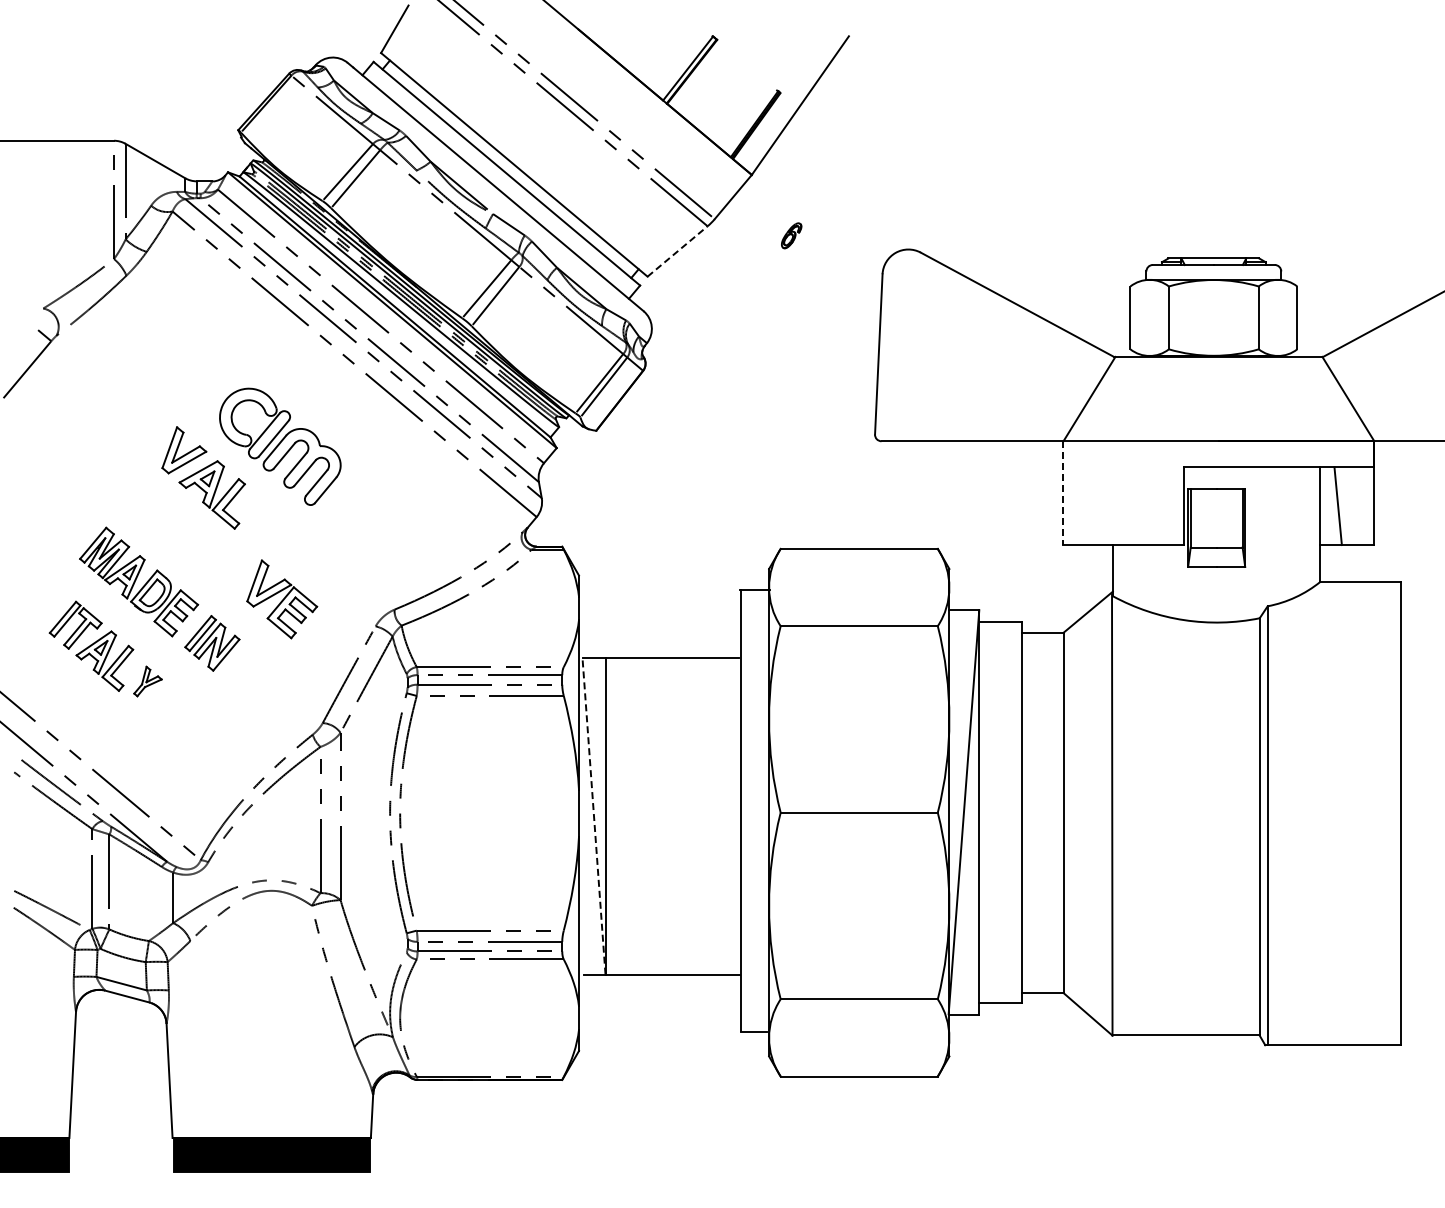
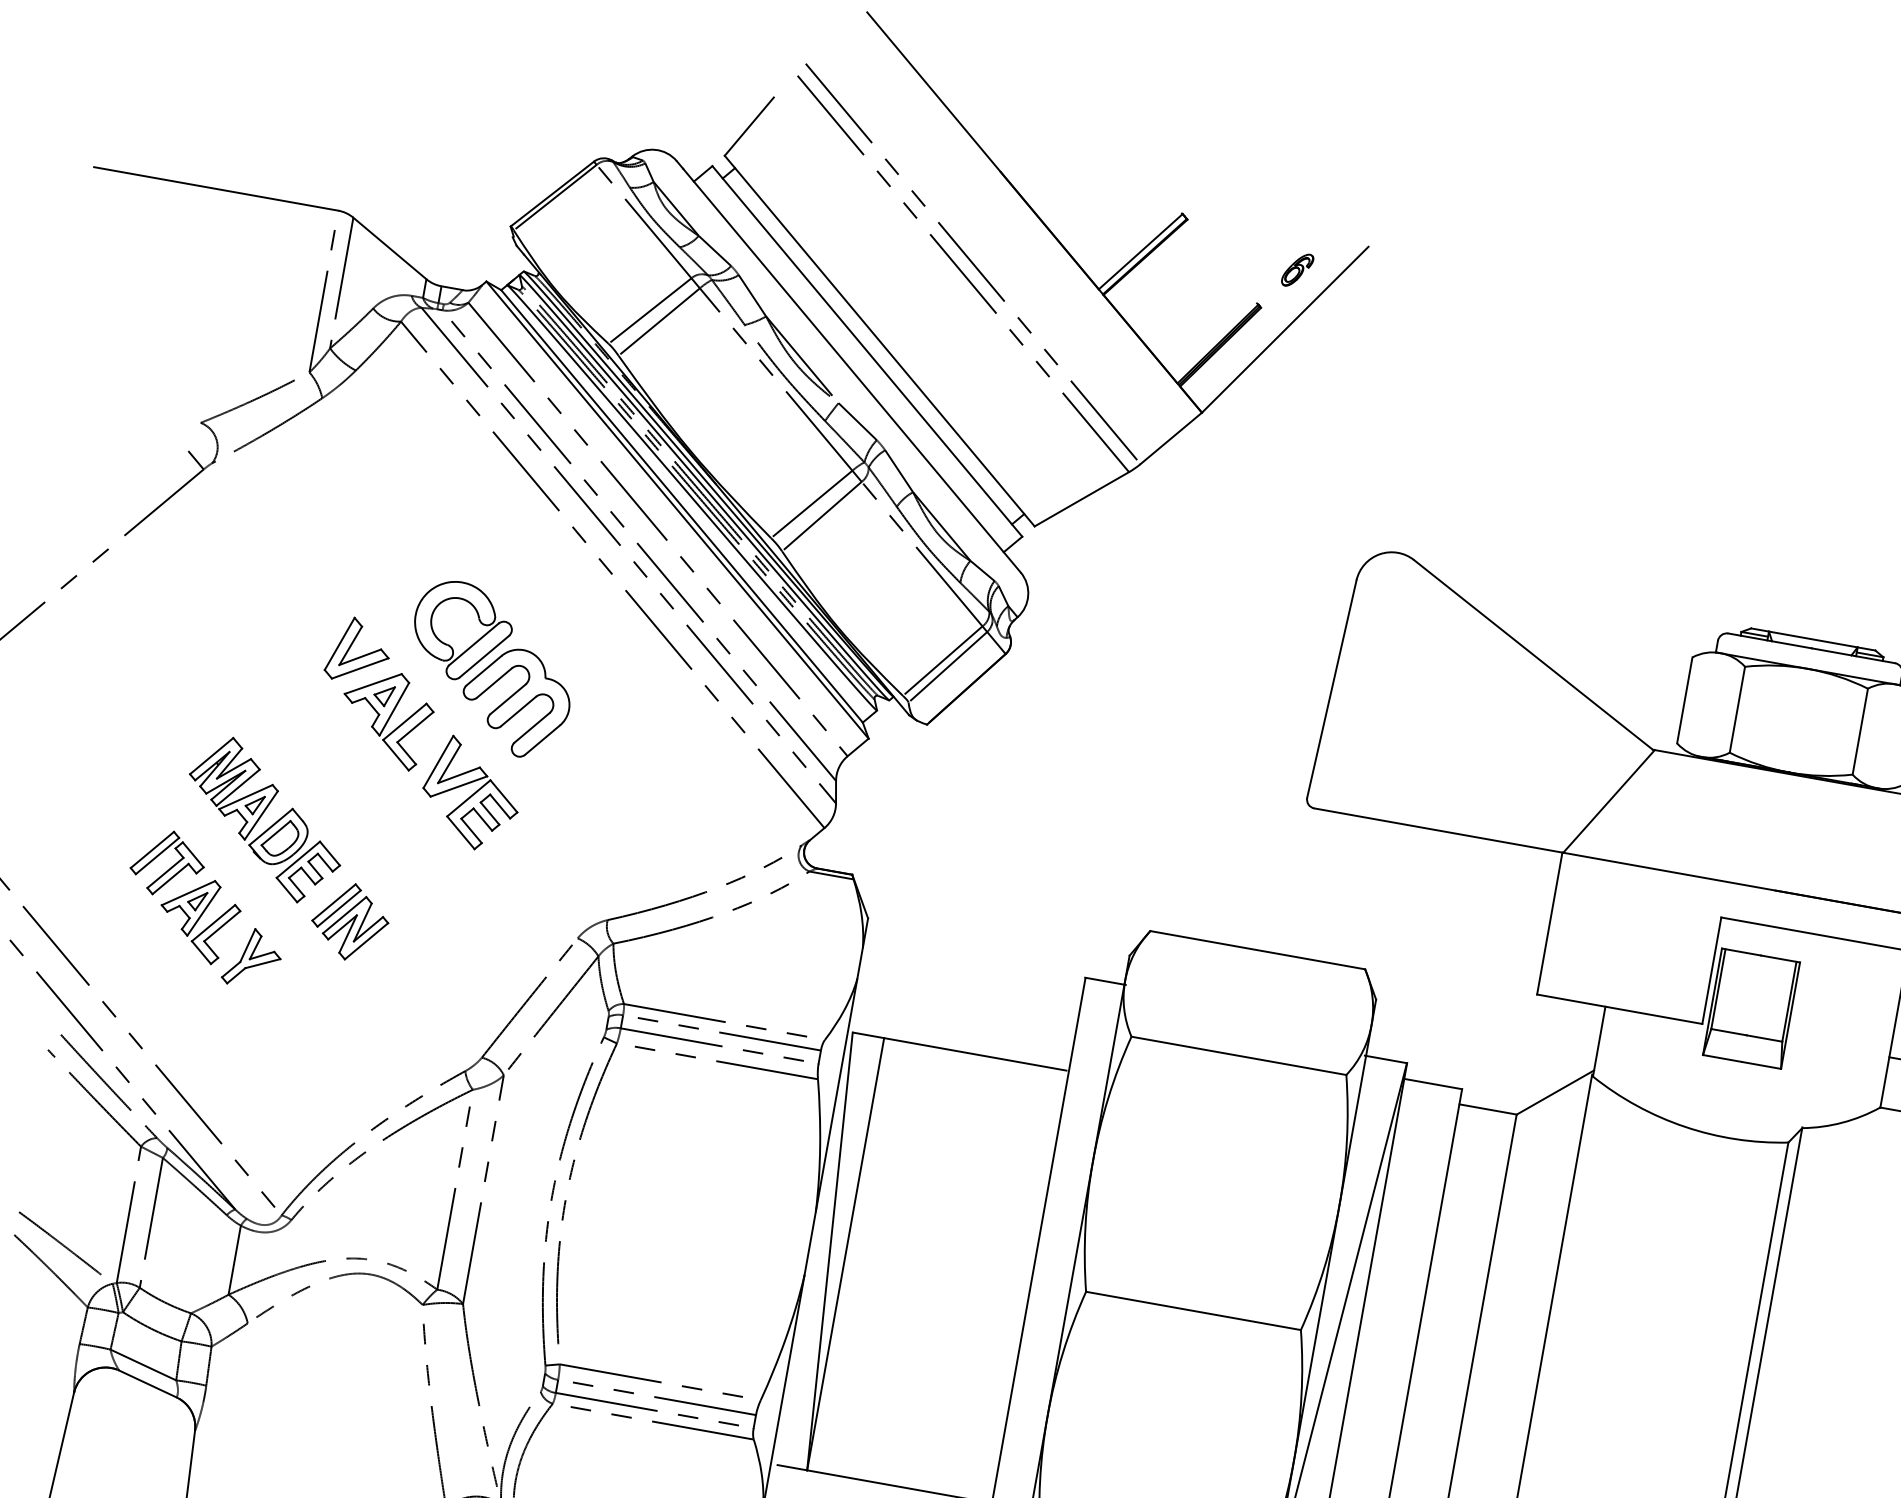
part: (791, 235) -> (1297, 269), moved
line: (677, 251) -> (1081, 499), dashed -> solid
line: (1062, 493) -> (1549, 923), dashed -> solid
part: (282, 599) -> (471, 794), moved
part: (147, 681) -> (252, 958), size x1.43
line: (593, 816) -> (829, 1251), dashed -> solid

